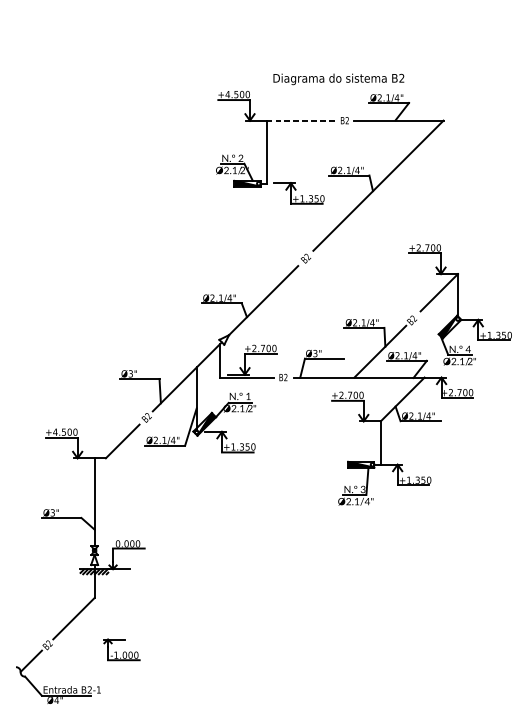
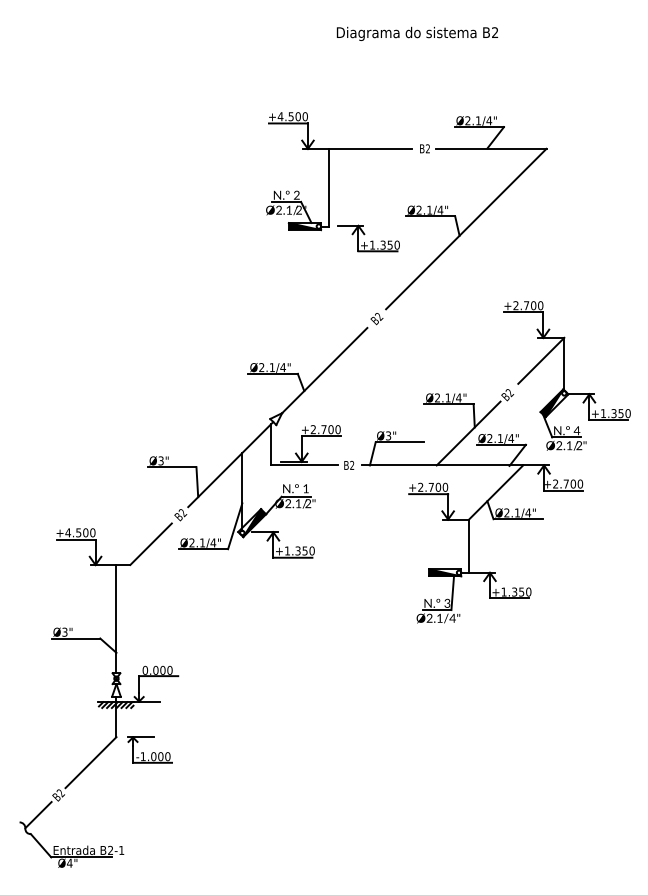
text: (338, 79) -> (417, 33), moved
line: (300, 120) -> (370, 148), dashed -> solid
part: (121, 649) -> (149, 749), moved

